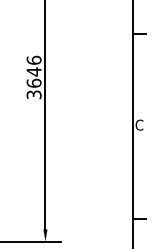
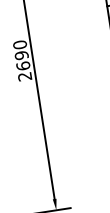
text: (33, 77) -> (21, 60), 3646 -> 2690

